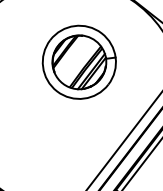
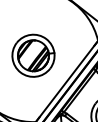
part: (79, 61) -> (33, 55), moved

